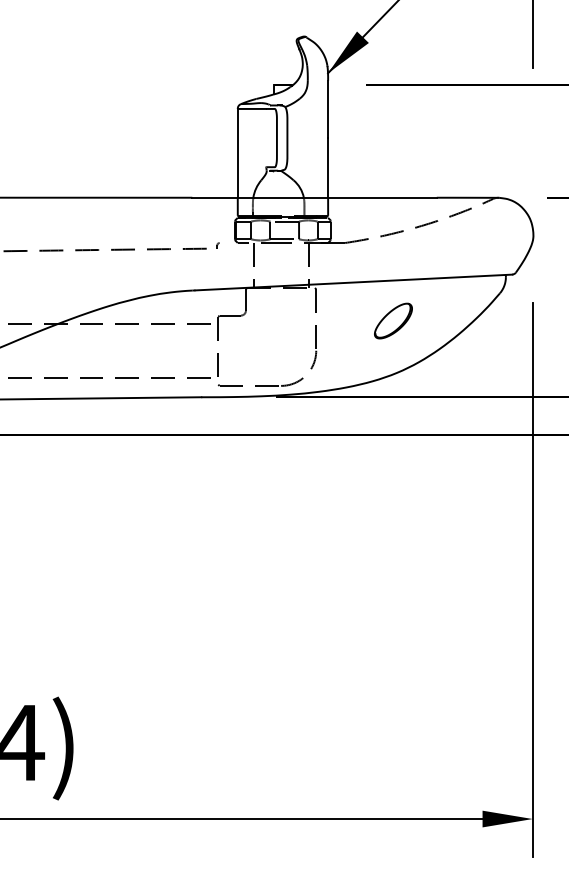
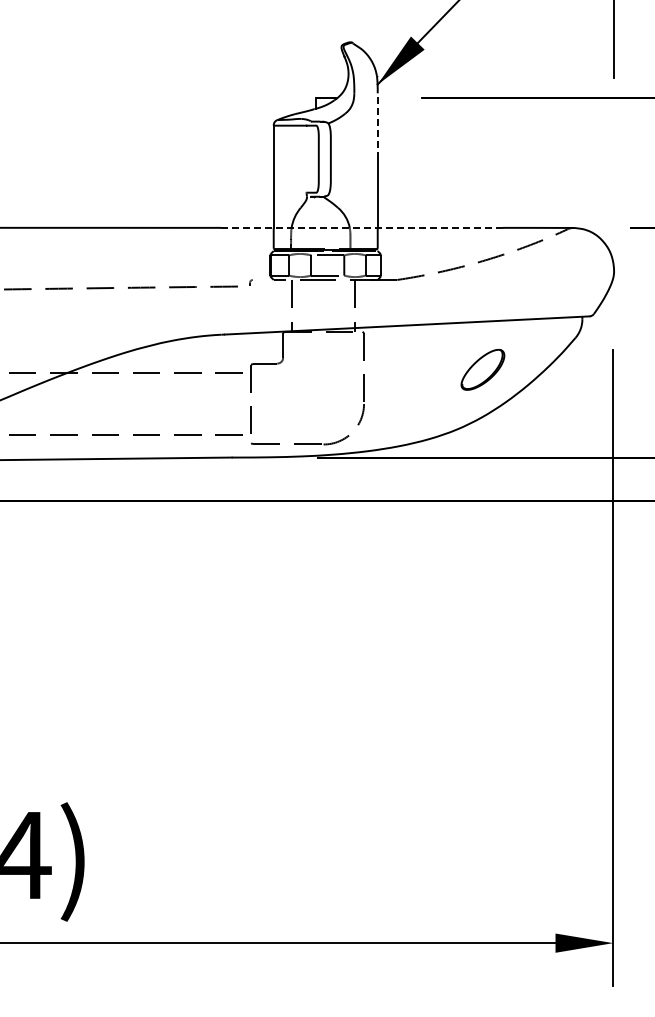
line: (327, 109) -> (377, 126), solid -> dashed
line: (314, 197) -> (362, 227), solid -> dashed
part: (393, 320) -> (482, 369), moved

